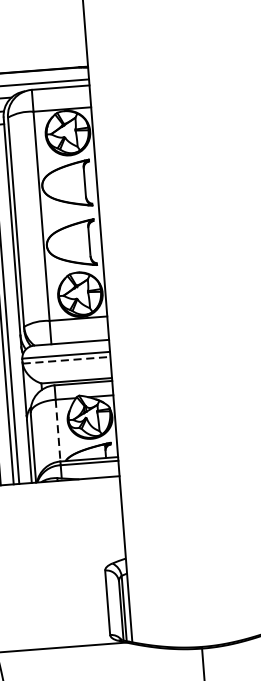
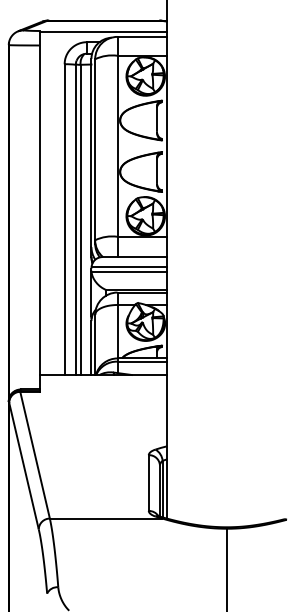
line: (66, 359) -> (129, 271), dashed -> solid
line: (58, 430) -> (117, 331), dashed -> solid

